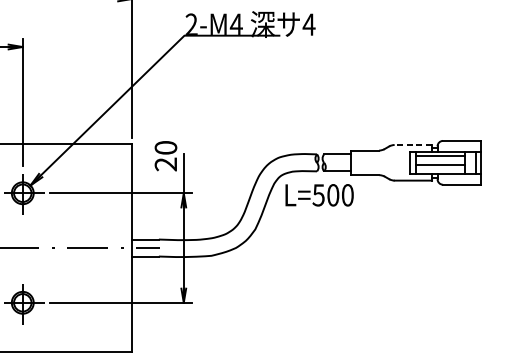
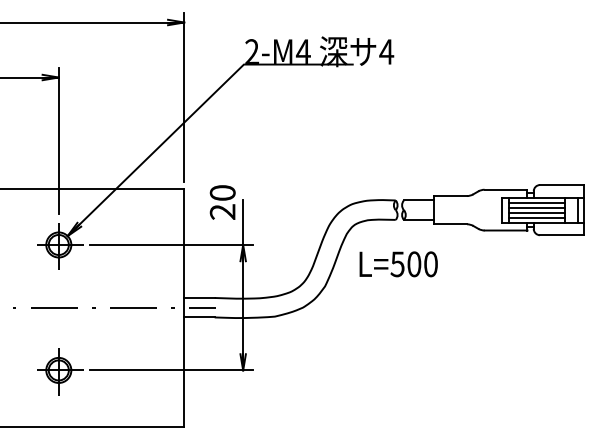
line: (412, 144) -> (505, 189), dashed -> solid
line: (439, 160) -> (536, 207), added
line: (439, 169) -> (536, 217), added
text: (319, 195) -> (398, 264), moved

